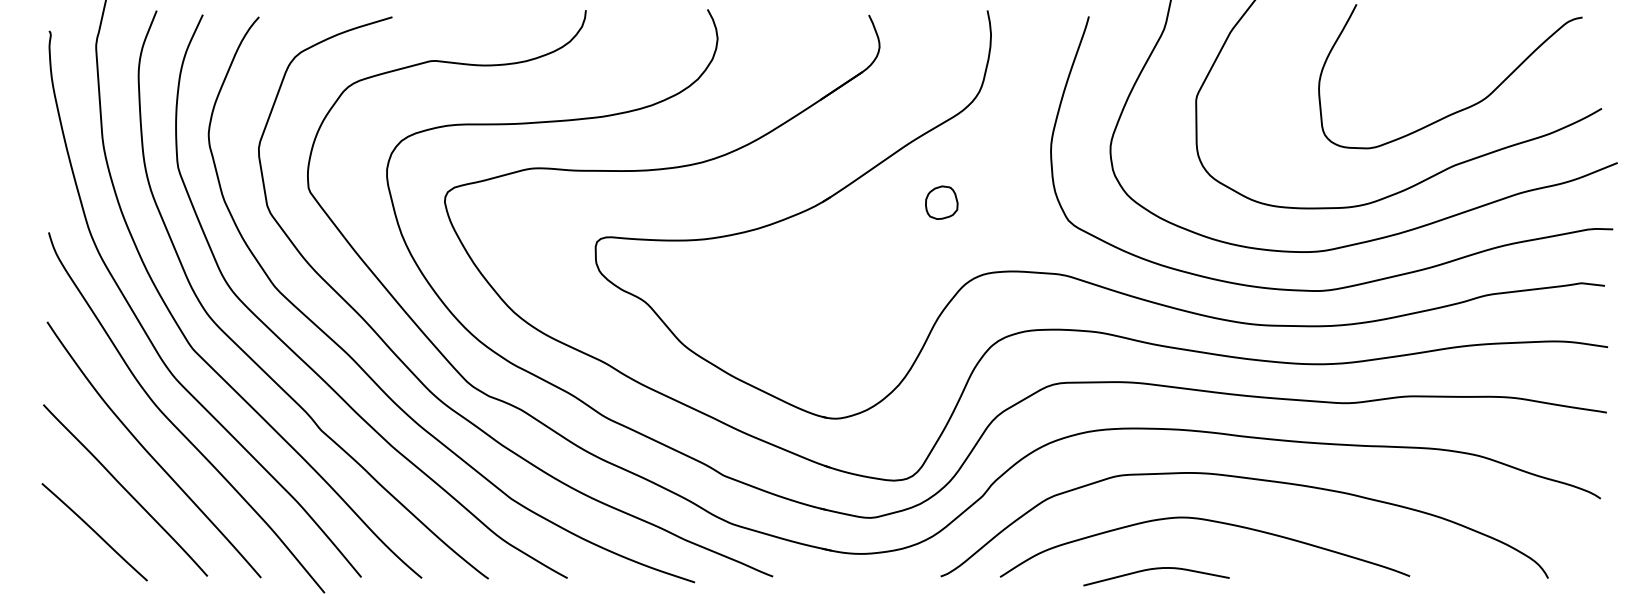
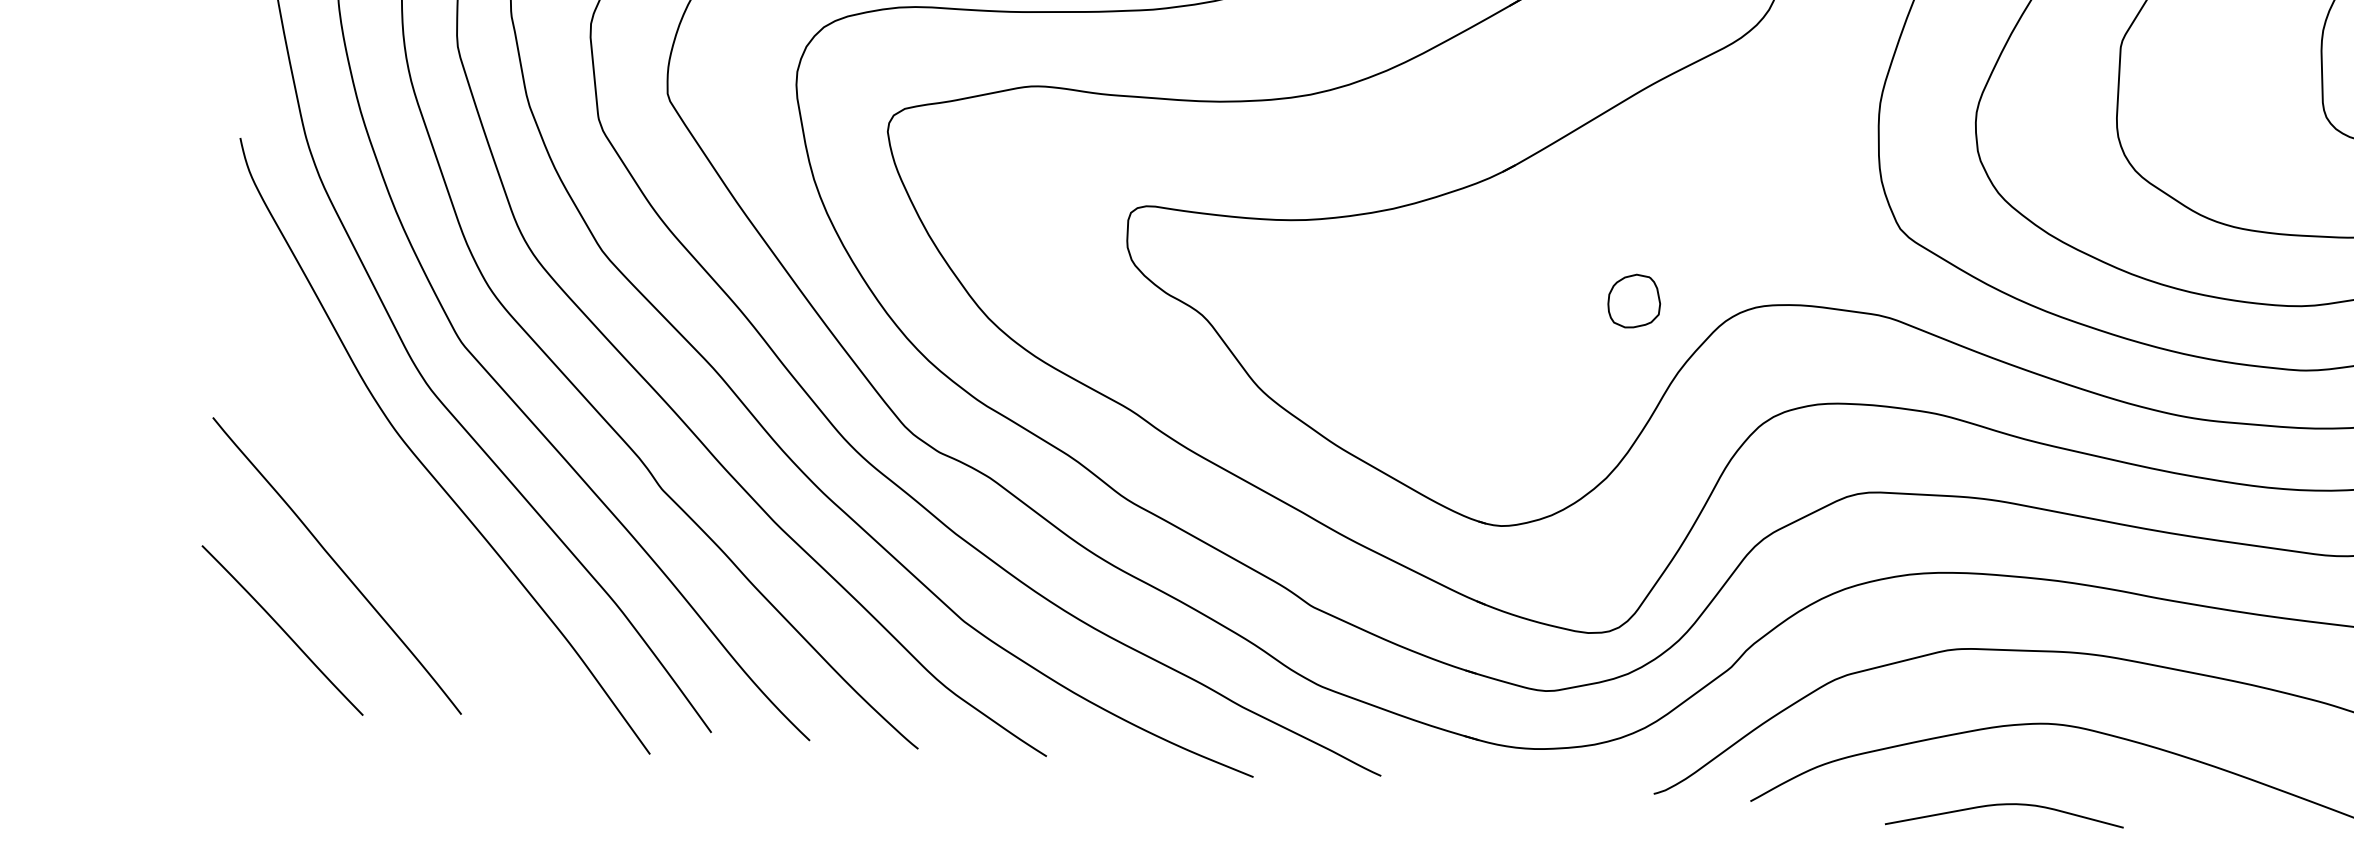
part: (941, 202) -> (1633, 300), moved
curve: (149, 452) -> (380, 506), removed

